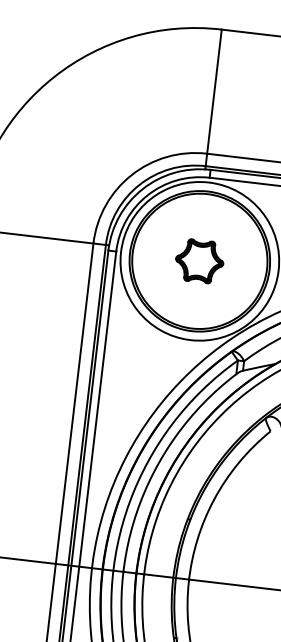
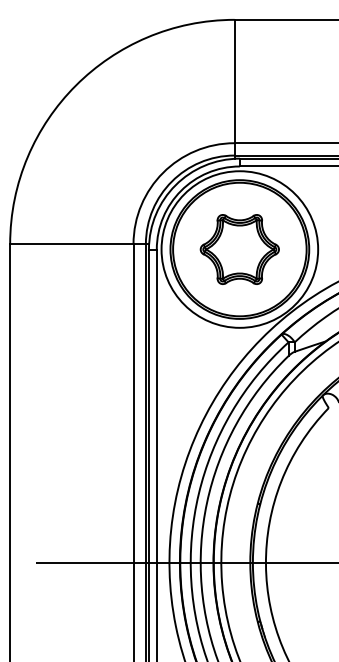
part: (199, 261) -> (239, 249), size x1.67

